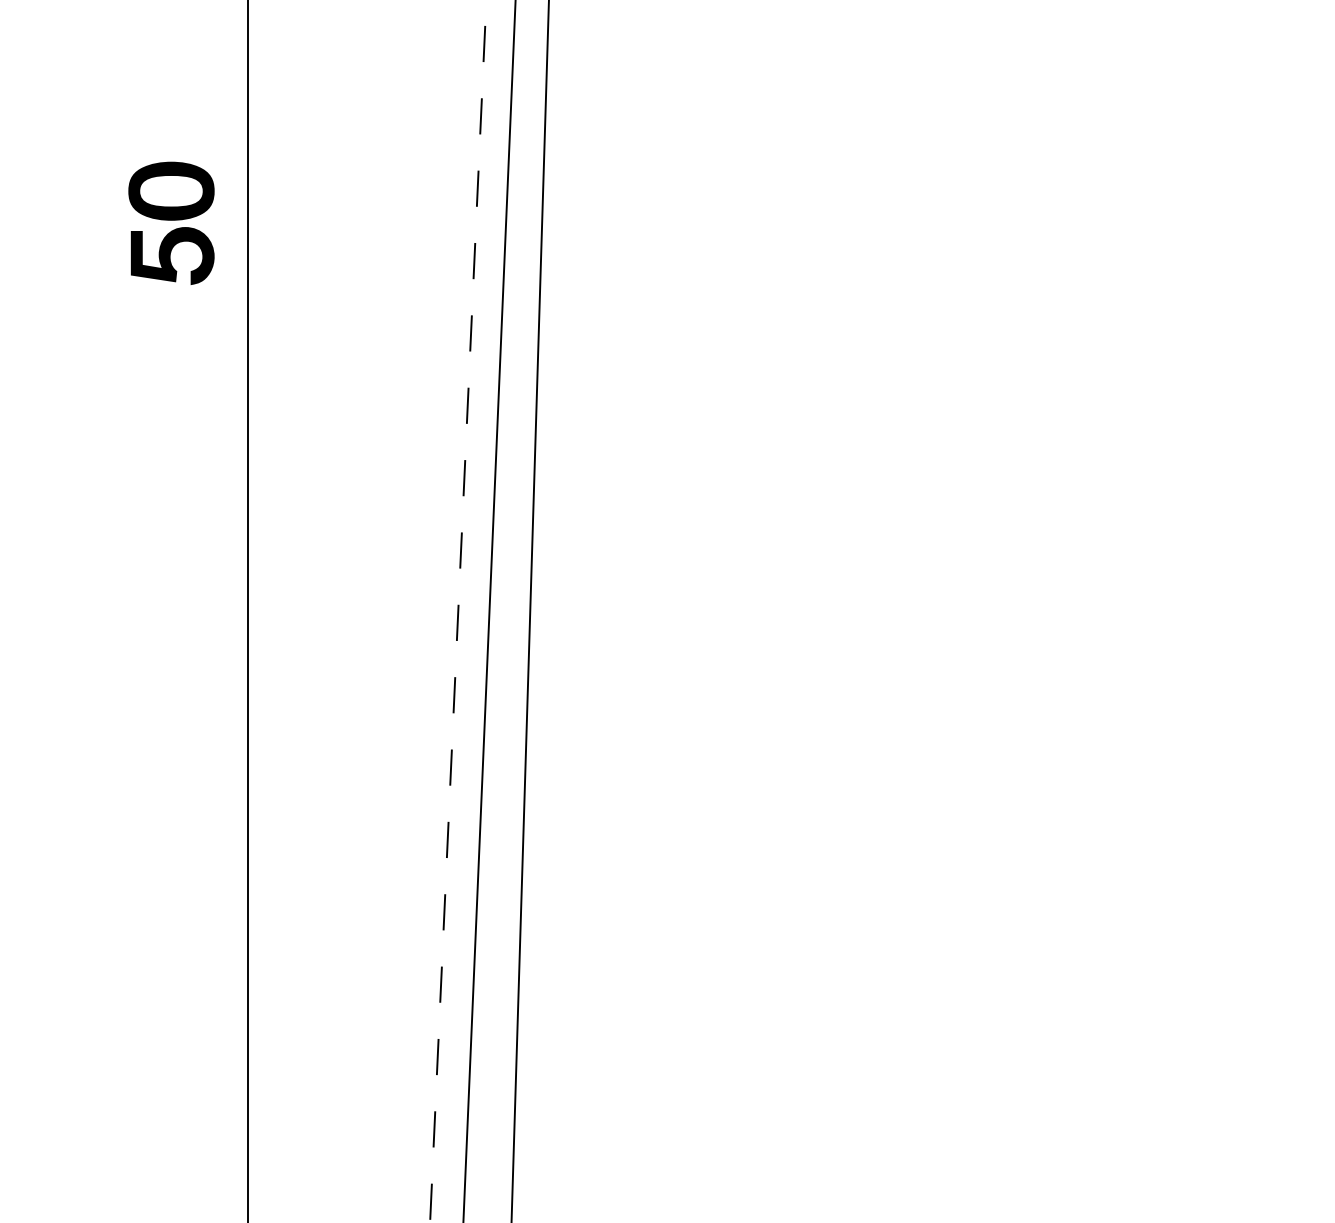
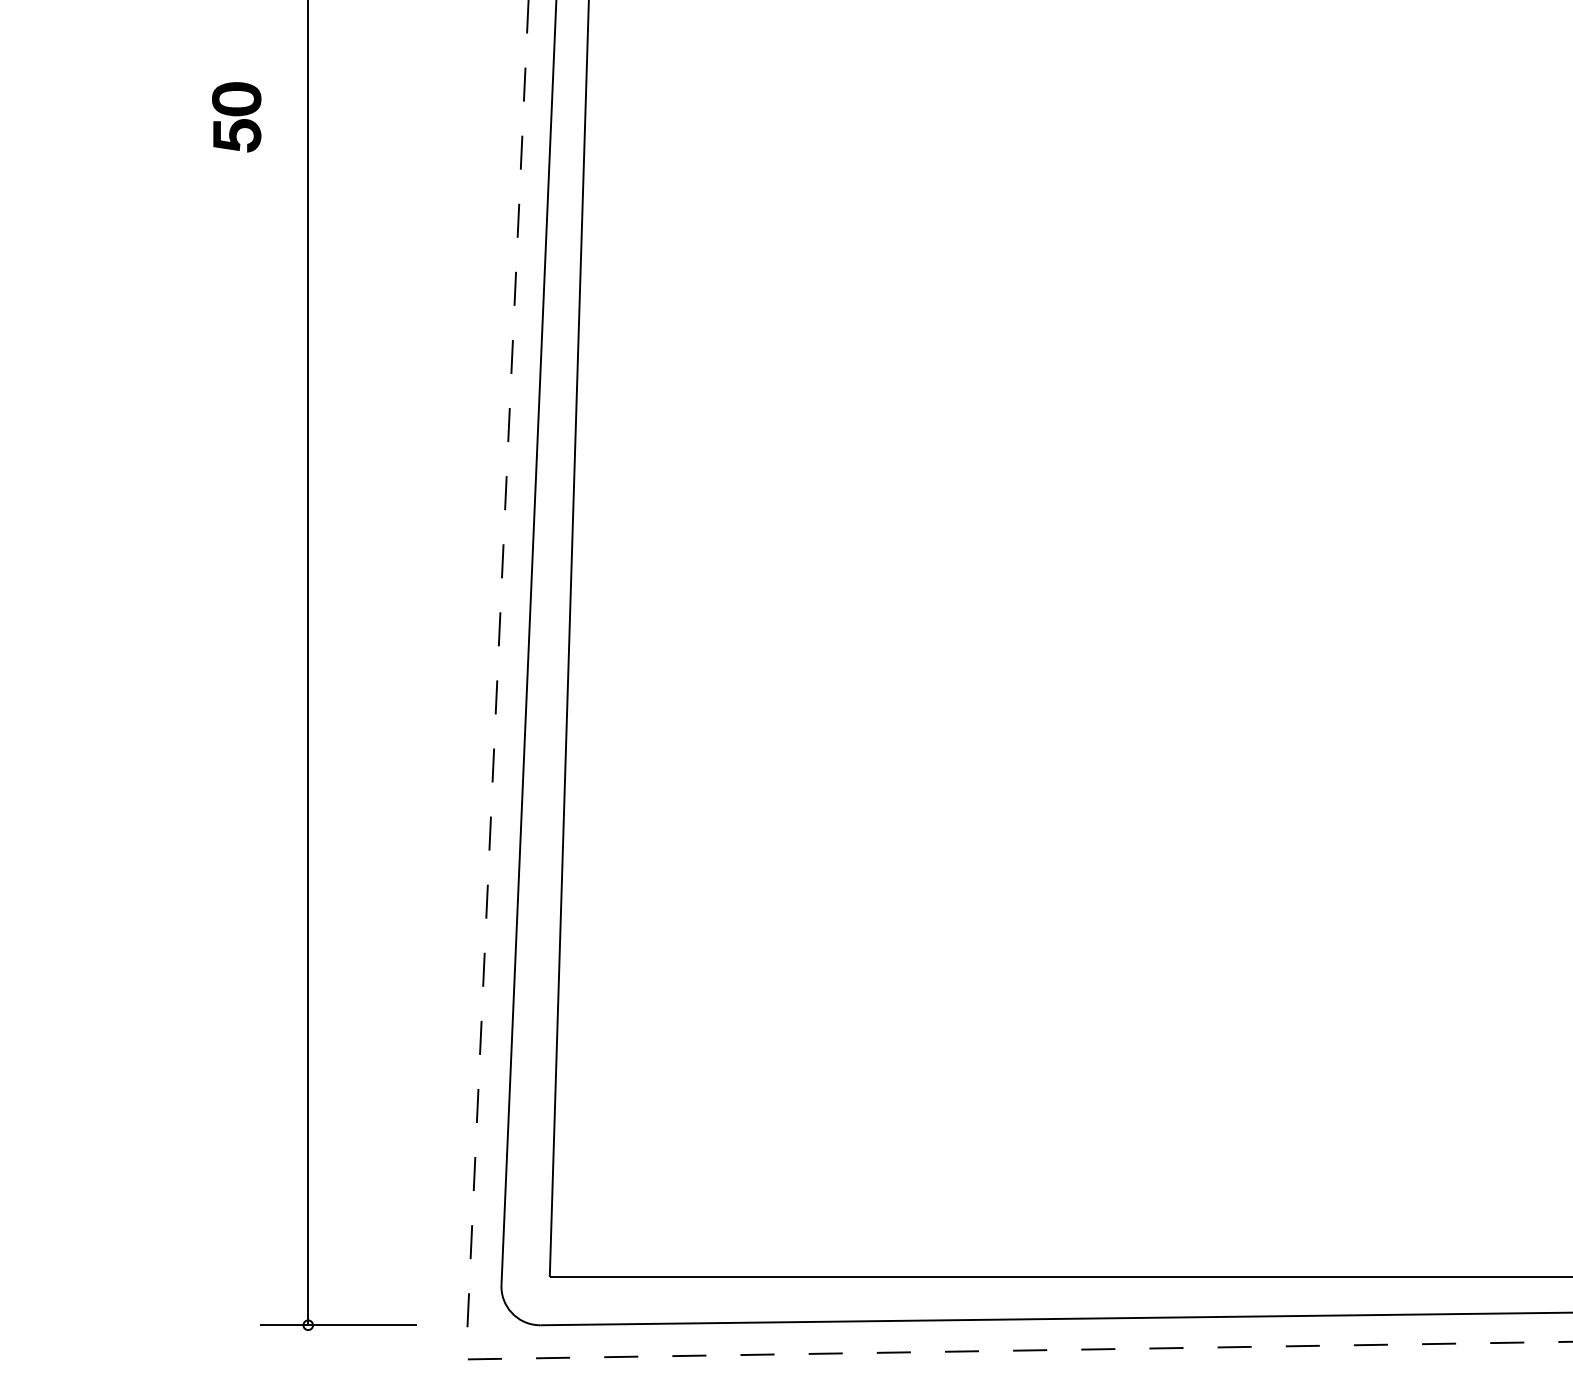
part: (171, 223) -> (236, 117), size x0.6

